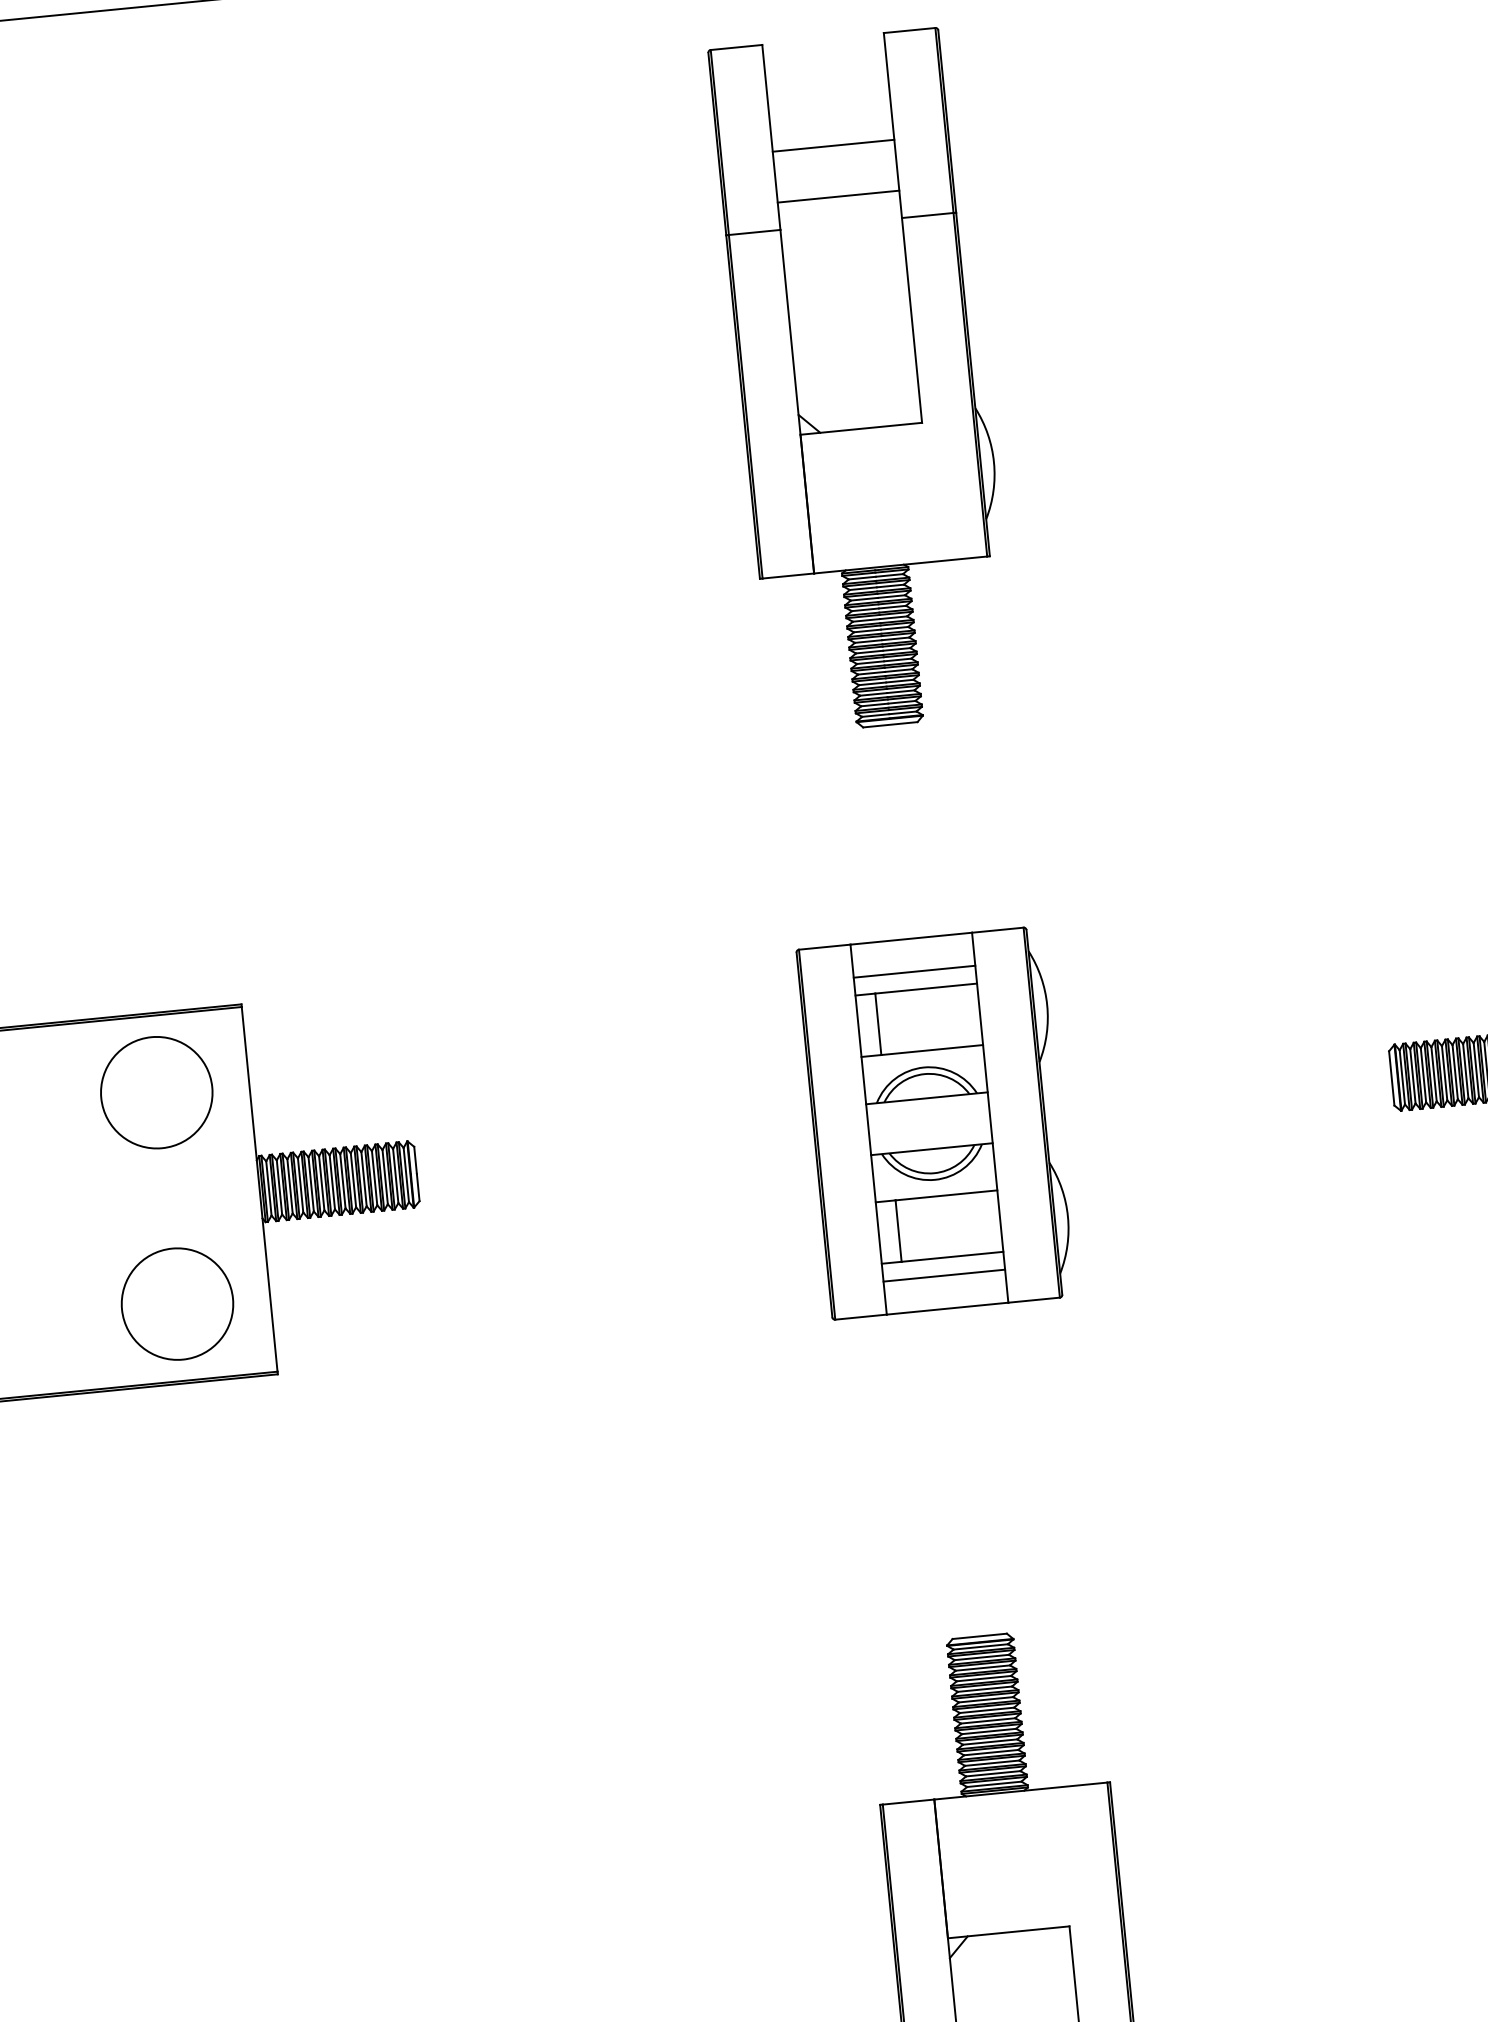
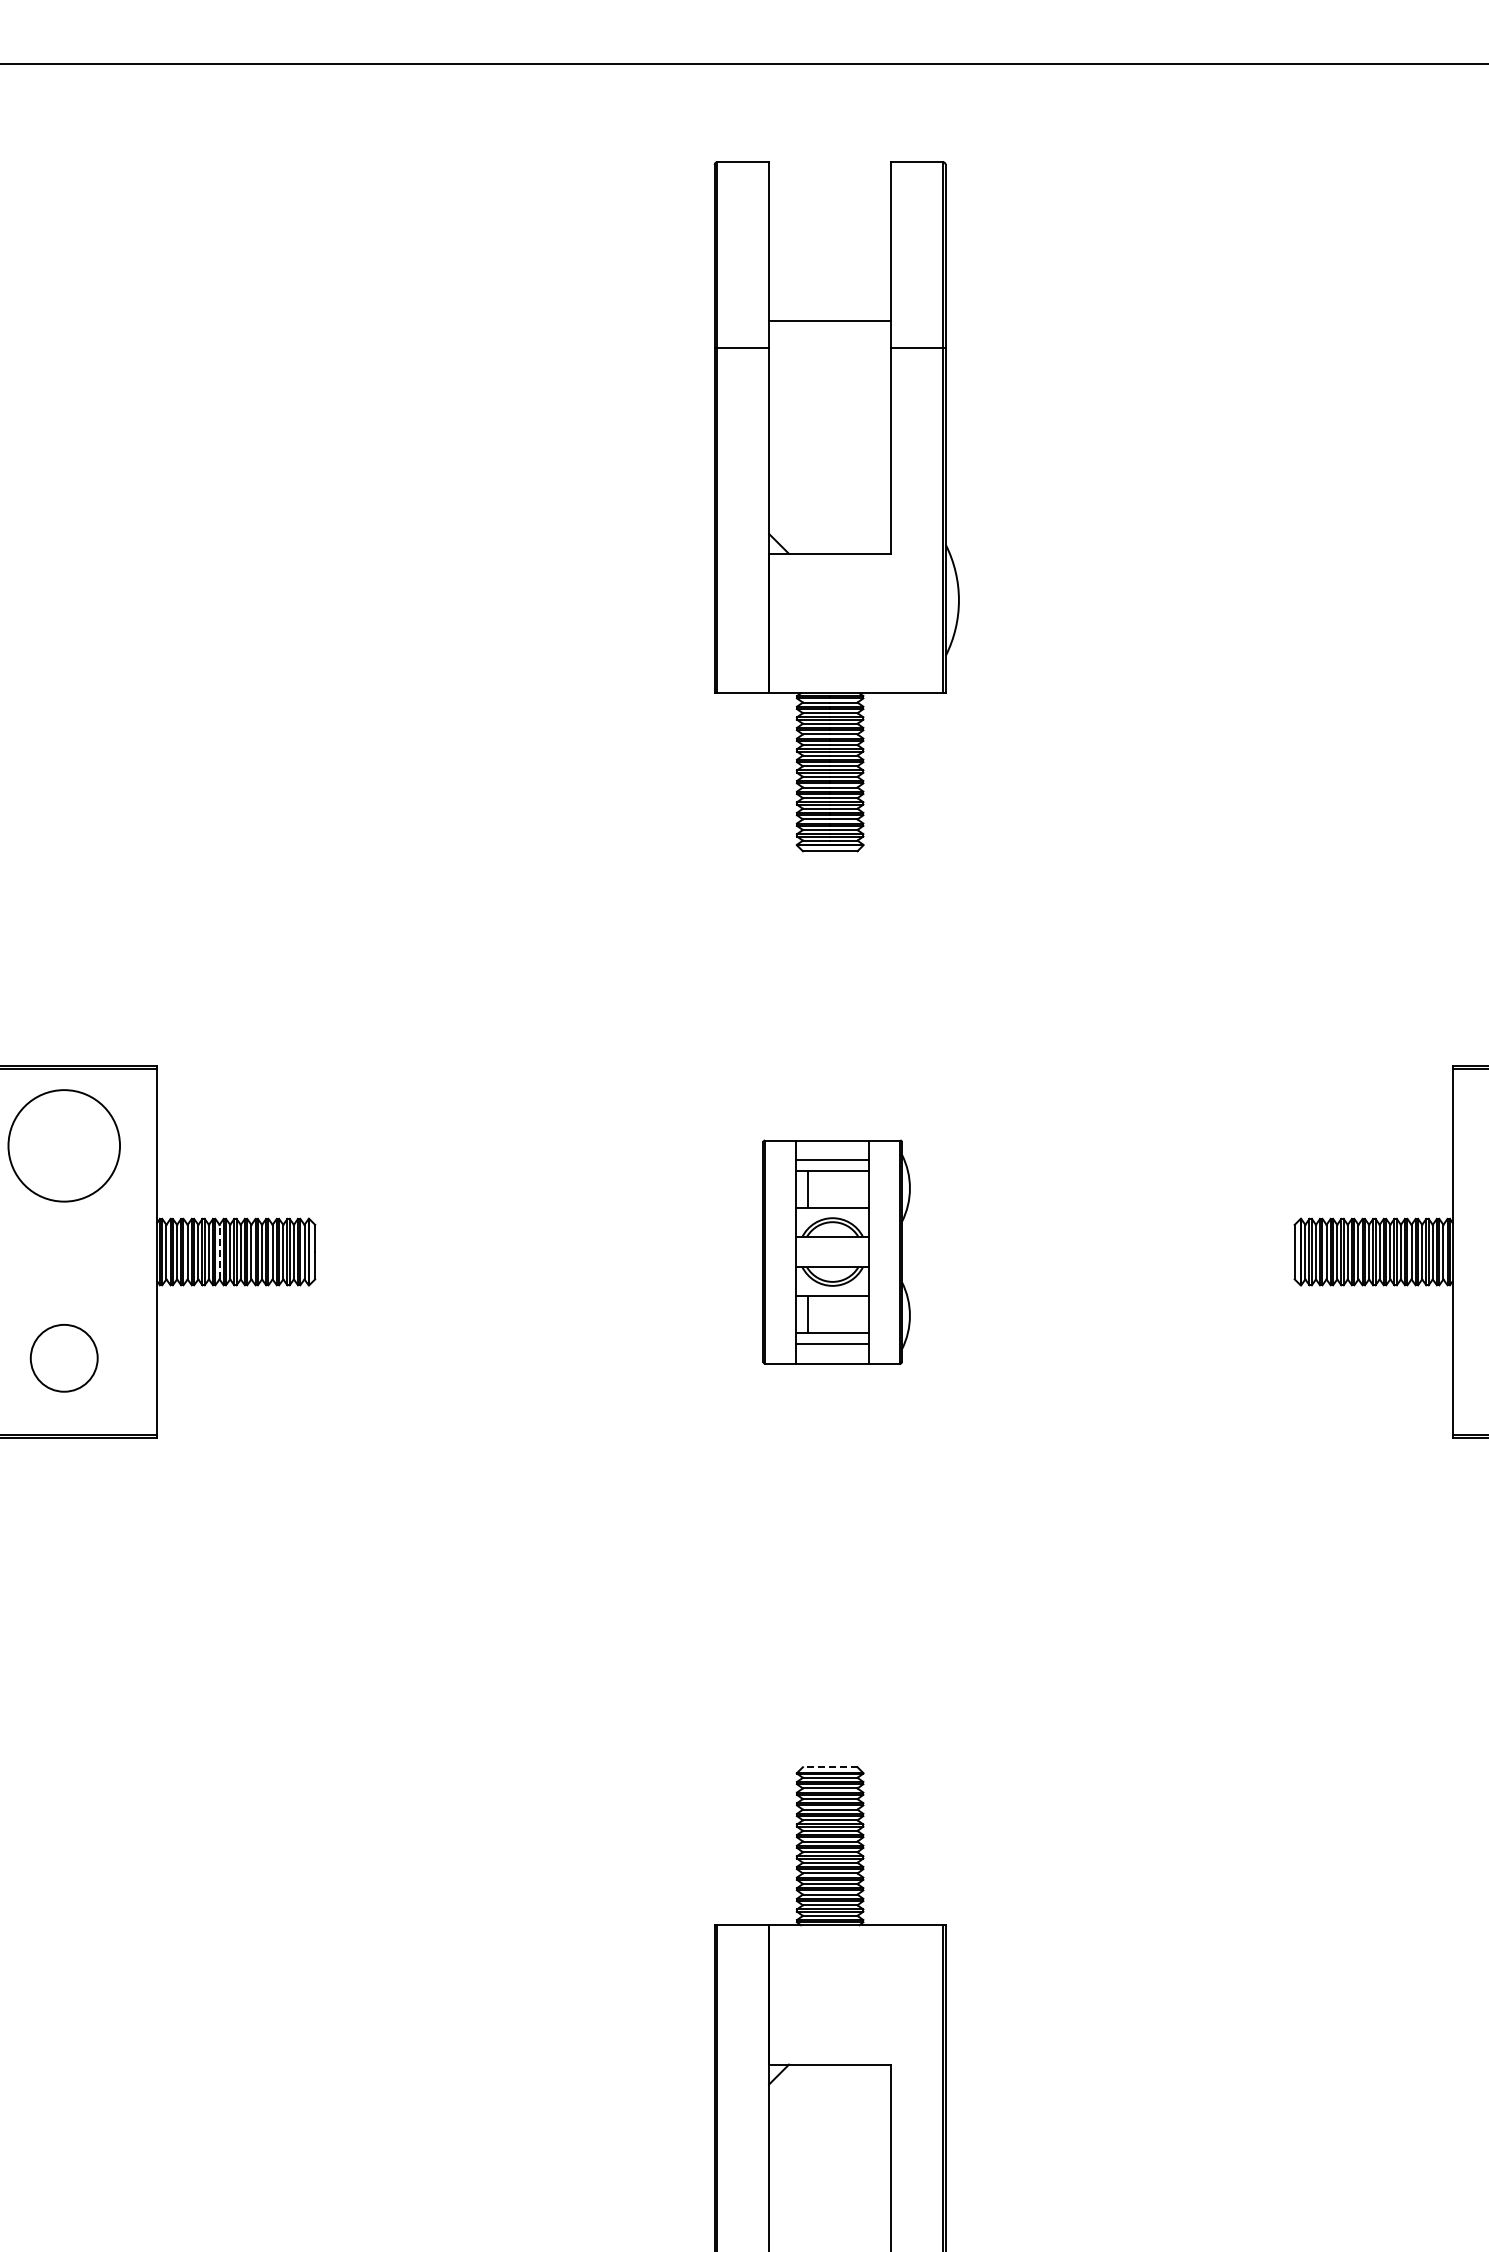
line: (833, 145) -> (830, 269), removed
part: (935, 1122) -> (836, 1251), size x0.6
line: (321, 1182) -> (219, 1251), solid -> dashed
circle: (177, 1304) -> (64, 1358), size x0.6
line: (979, 1636) -> (829, 1767), solid -> dashed

